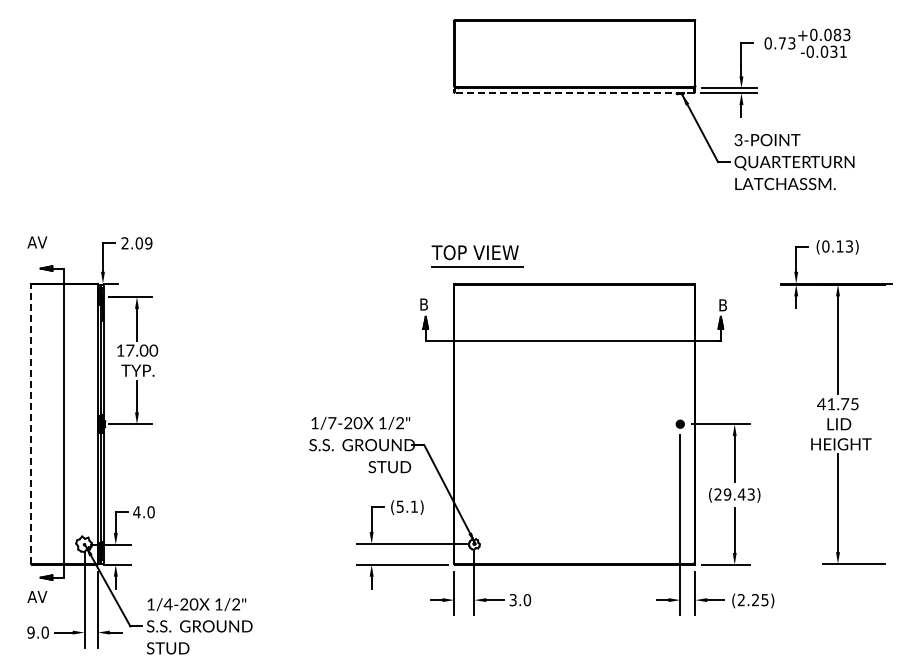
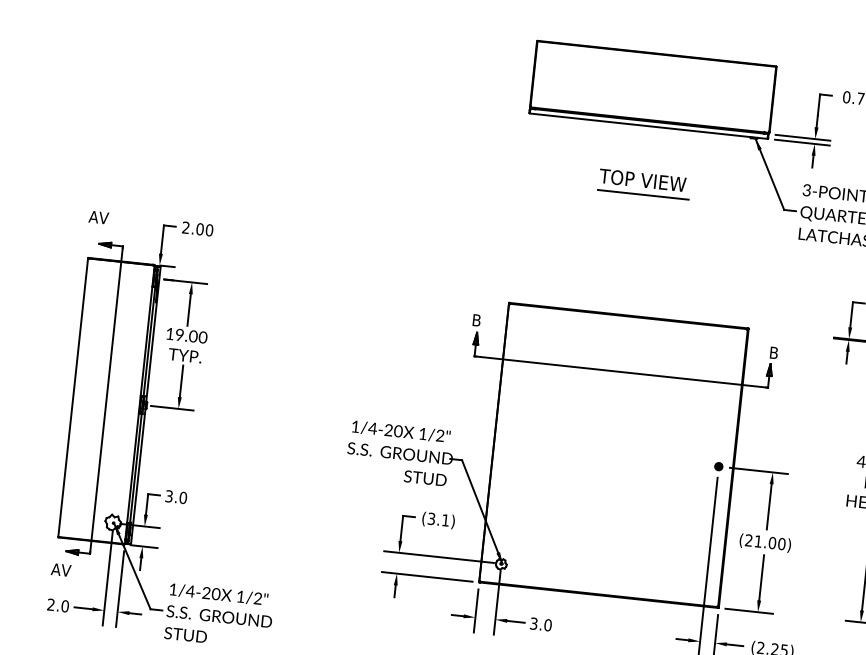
line: (573, 93) -> (647, 126), dashed -> solid
text: (148, 243) -> (209, 230), 2.09 -> 2.00
part: (477, 256) -> (644, 184), moved
text: (130, 350) -> (179, 334), 17.00 -> 19.00
line: (31, 423) -> (73, 396), dashed -> solid
text: (331, 423) -> (372, 428), 1/7-20 -> 1/4-20
text: (738, 494) -> (769, 542), (29.43) -> (21.00)
text: (400, 506) -> (431, 518), (5.1) -> (3.1)
text: (136, 512) -> (168, 496), 4.0 -> 3.0
text: (30, 632) -> (50, 604), 9.0 -> 2.0

